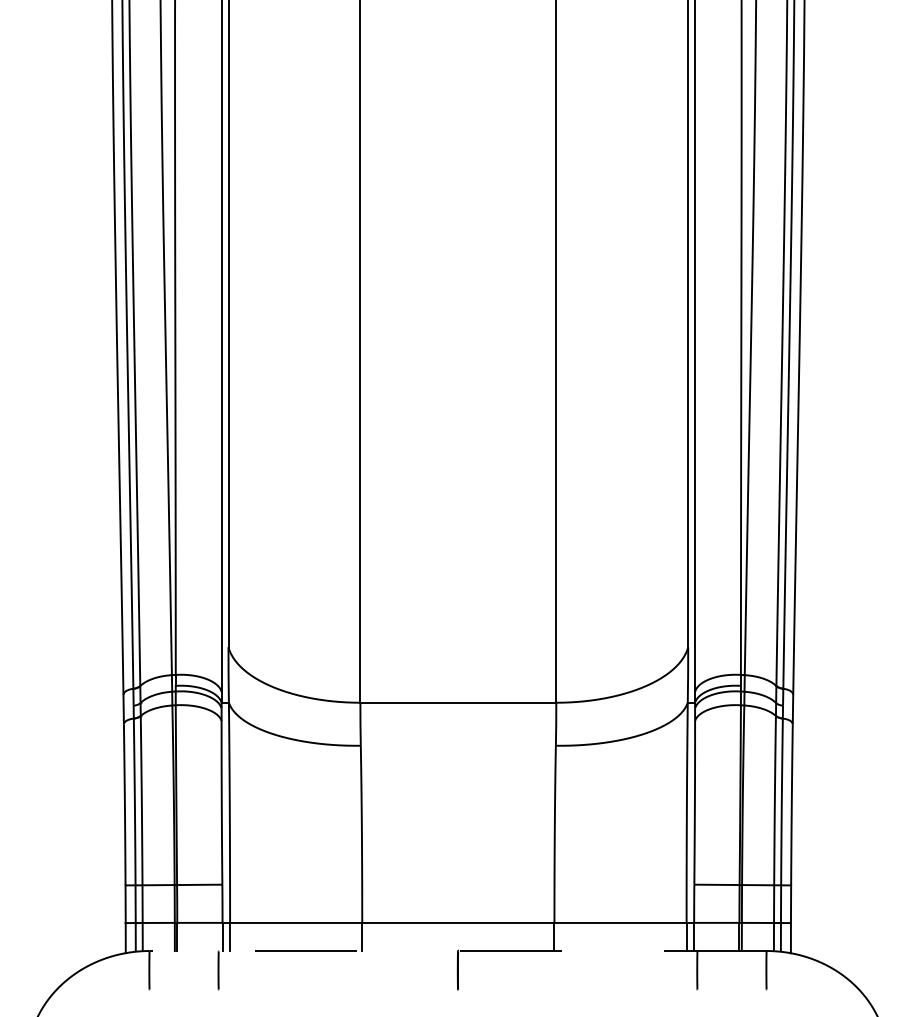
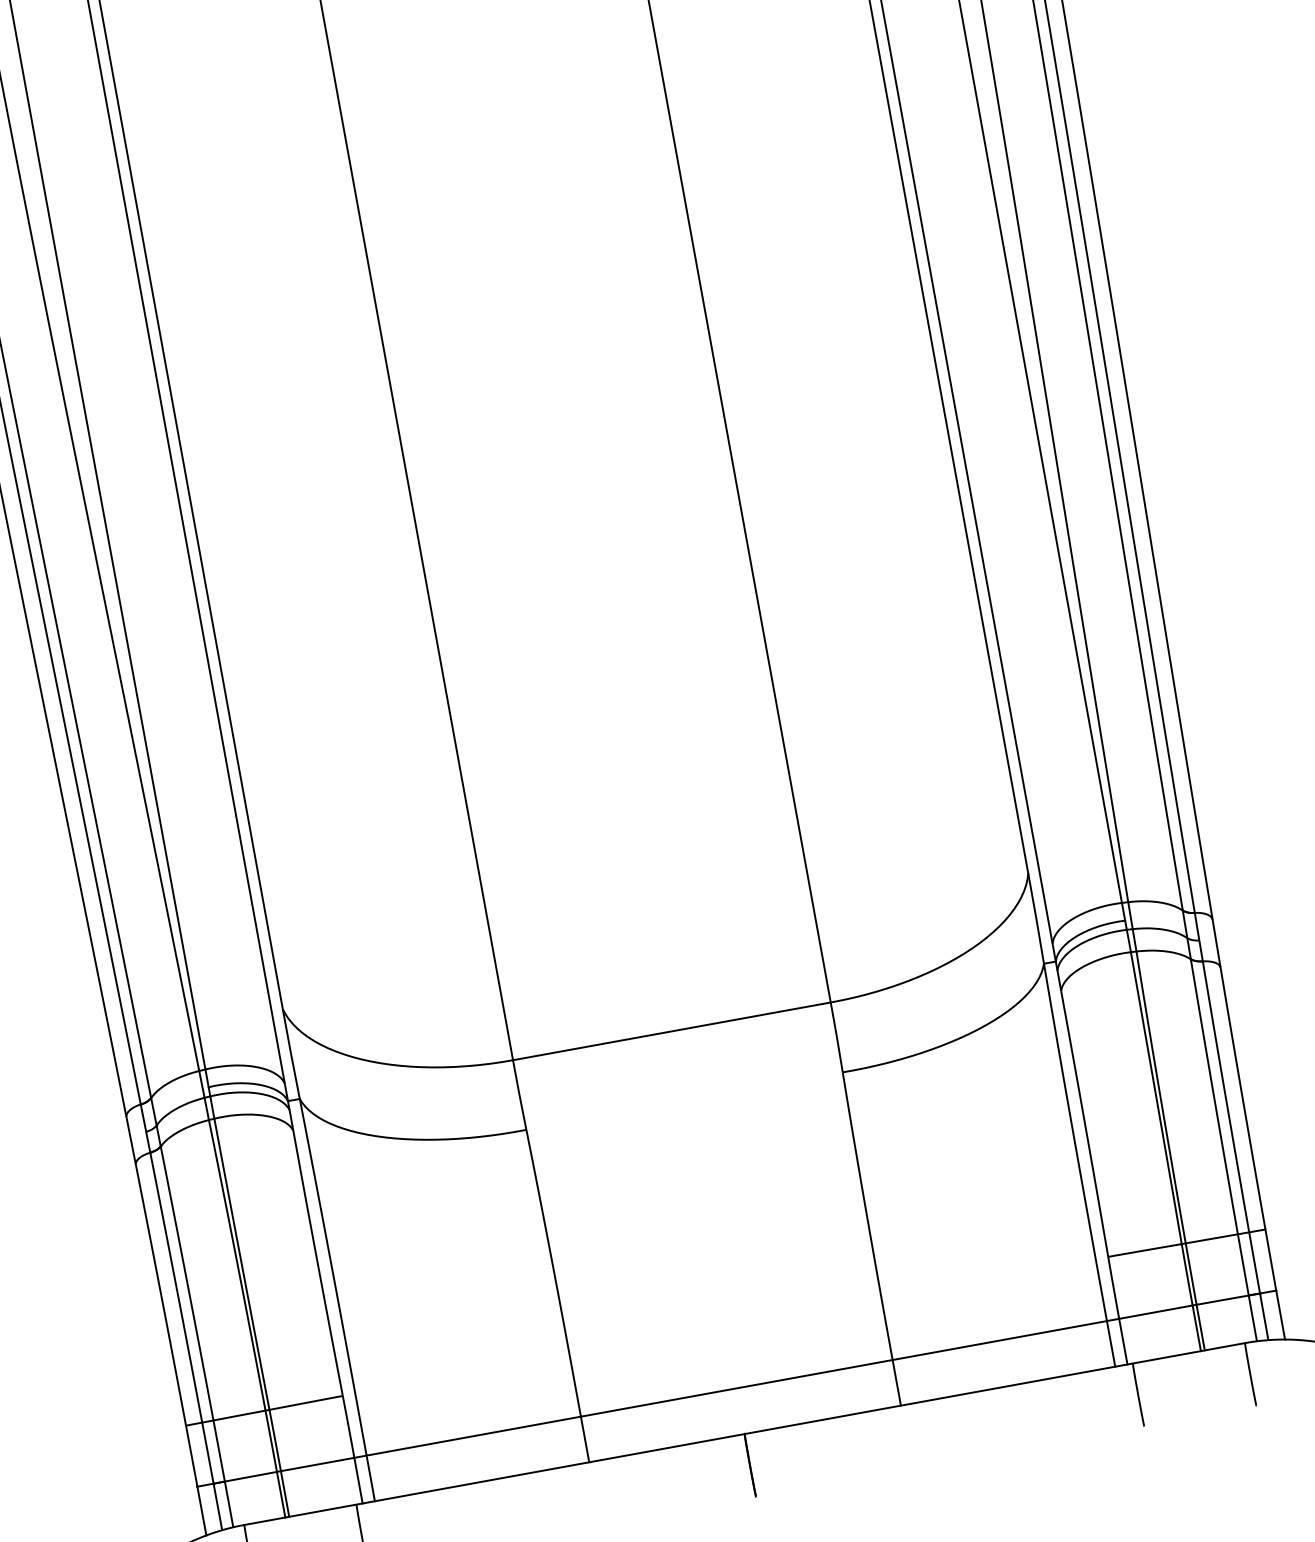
line: (458, 951) -> (745, 1434), dashed -> solid

